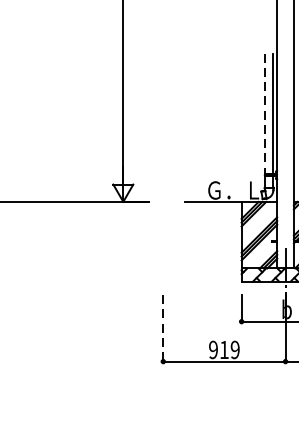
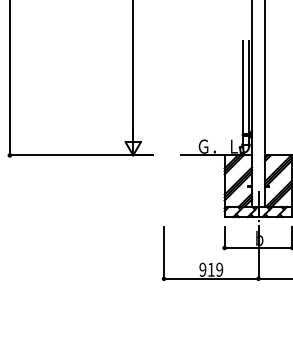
line: (264, 113) -> (242, 87), dashed -> solid
line: (163, 328) -> (164, 253), dashed -> solid

